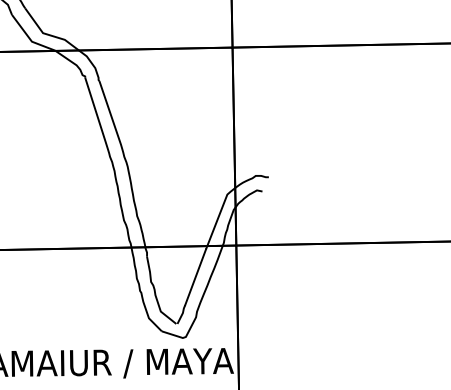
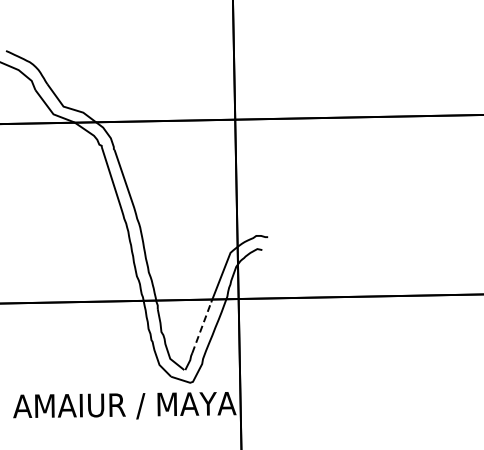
line: (195, 276) -> (201, 327), solid -> dashed

